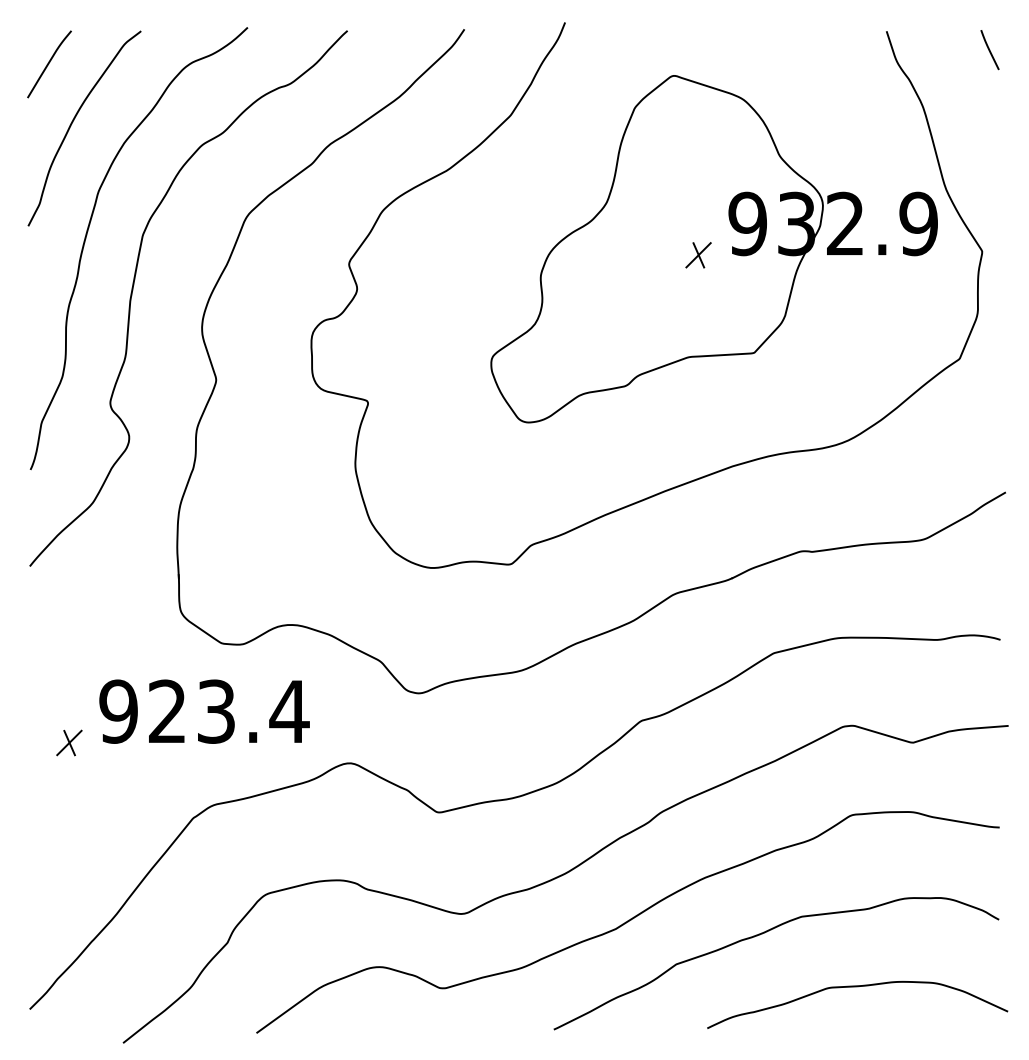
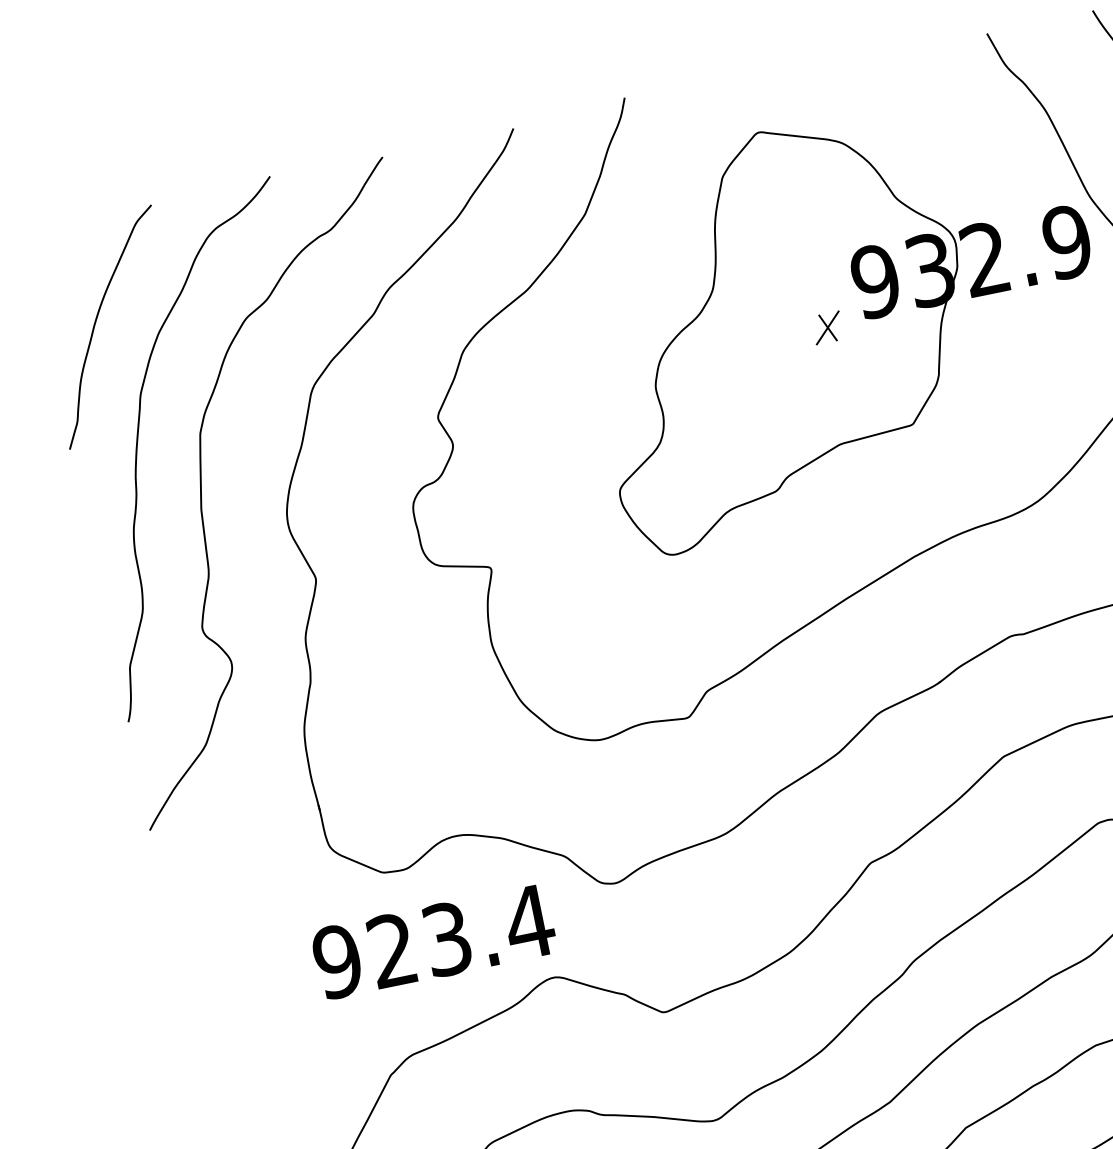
curve: (49, 63) -> (56, 262), removed
text: (204, 711) -> (433, 941), moved
part: (69, 742) -> (234, 1018), removed

